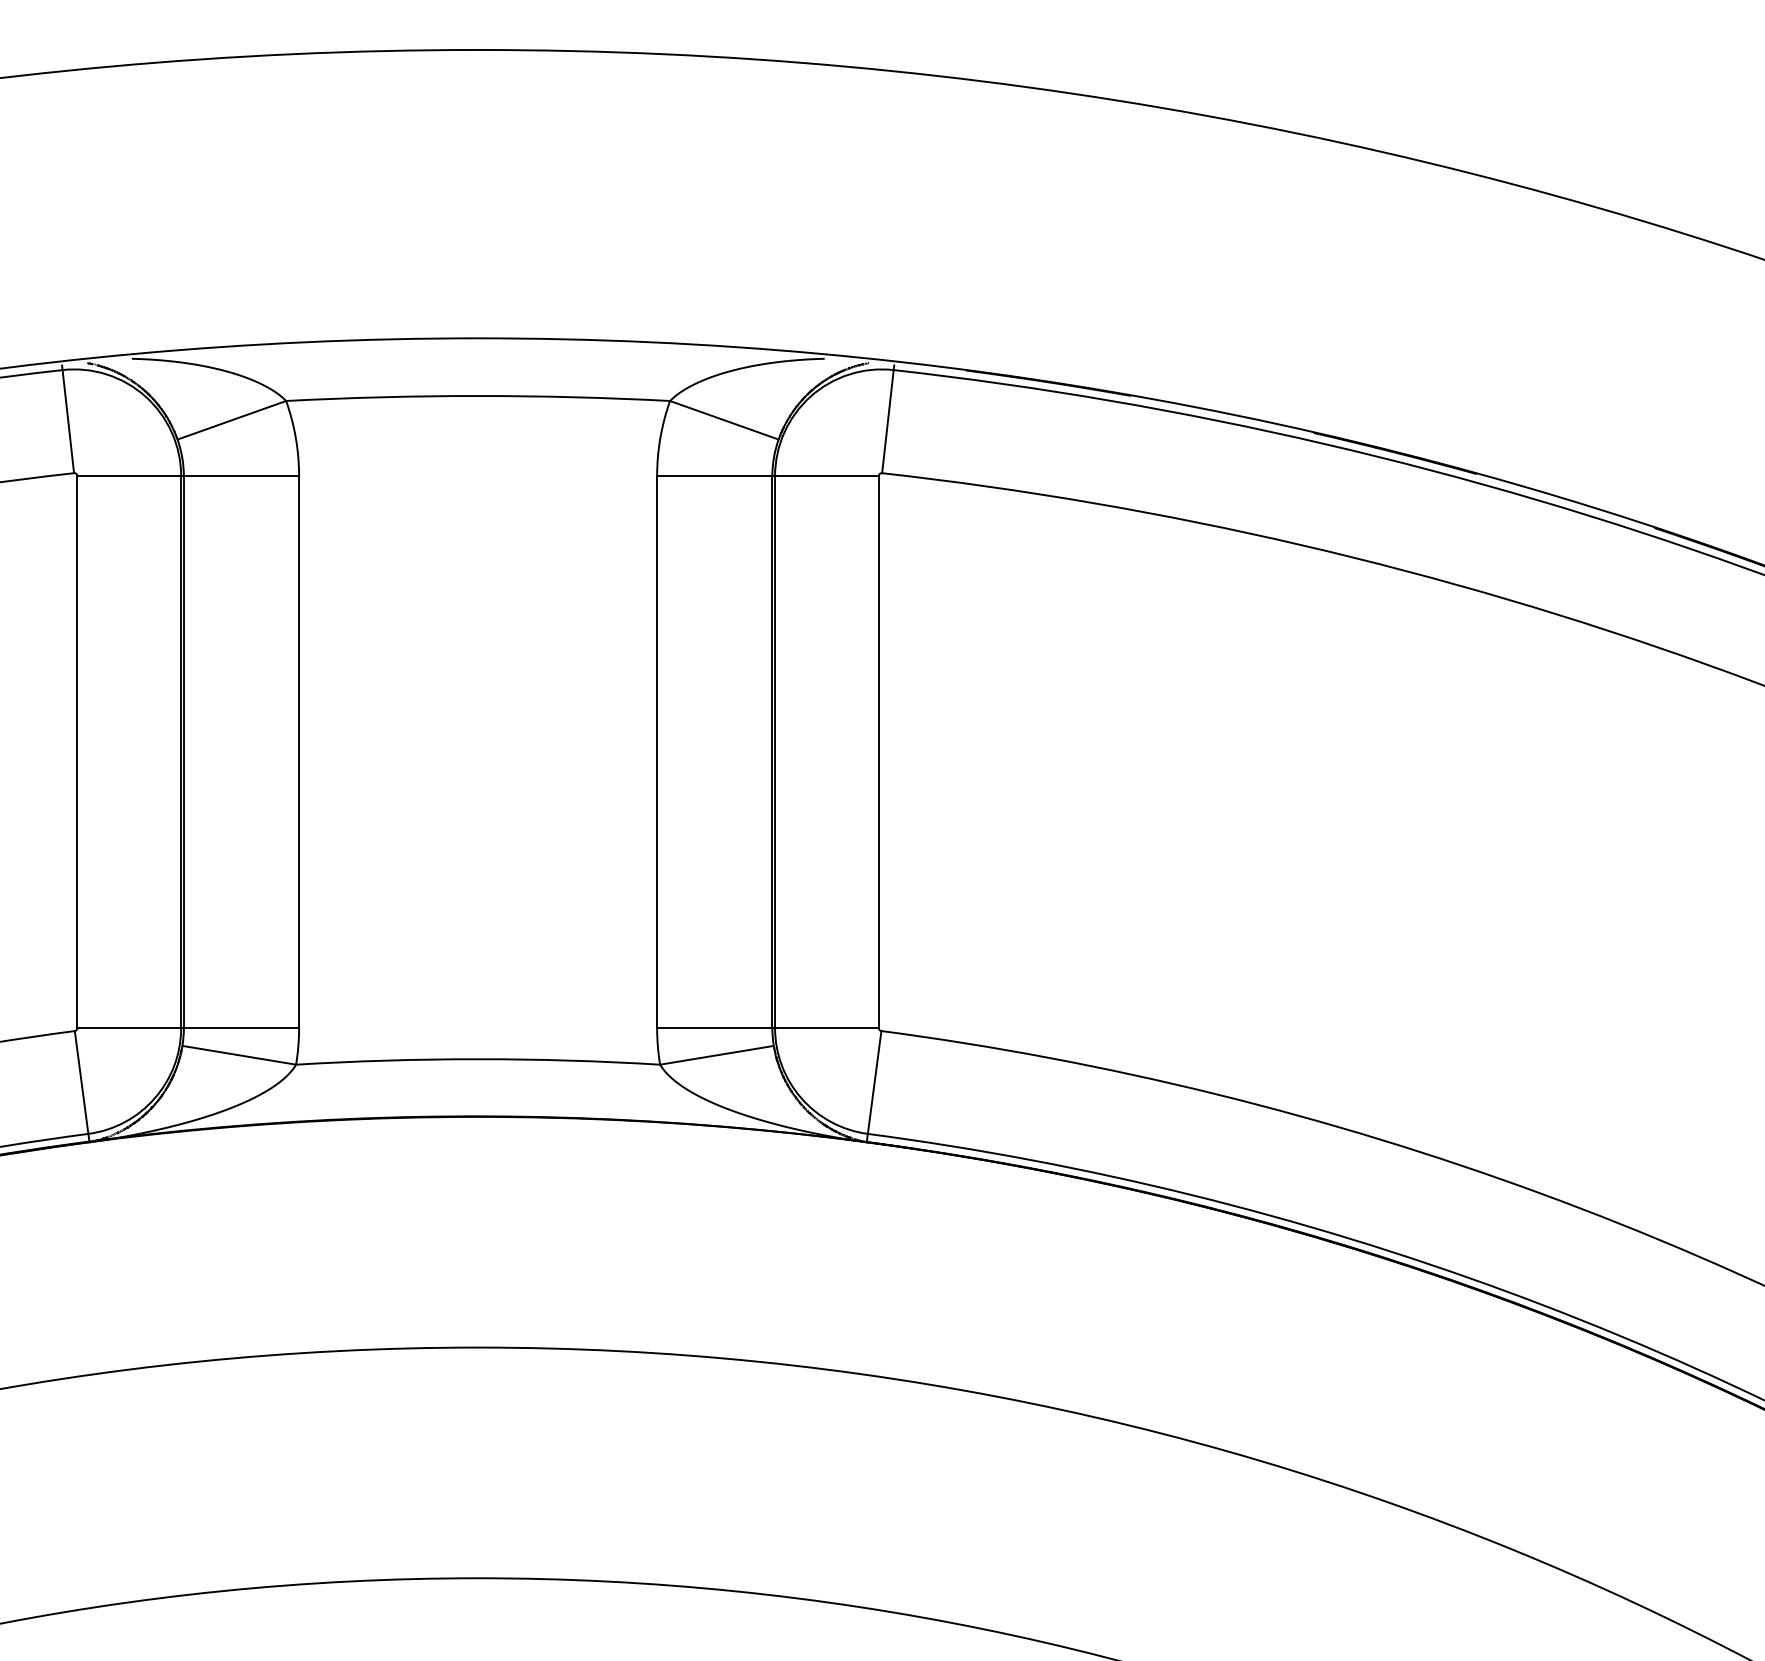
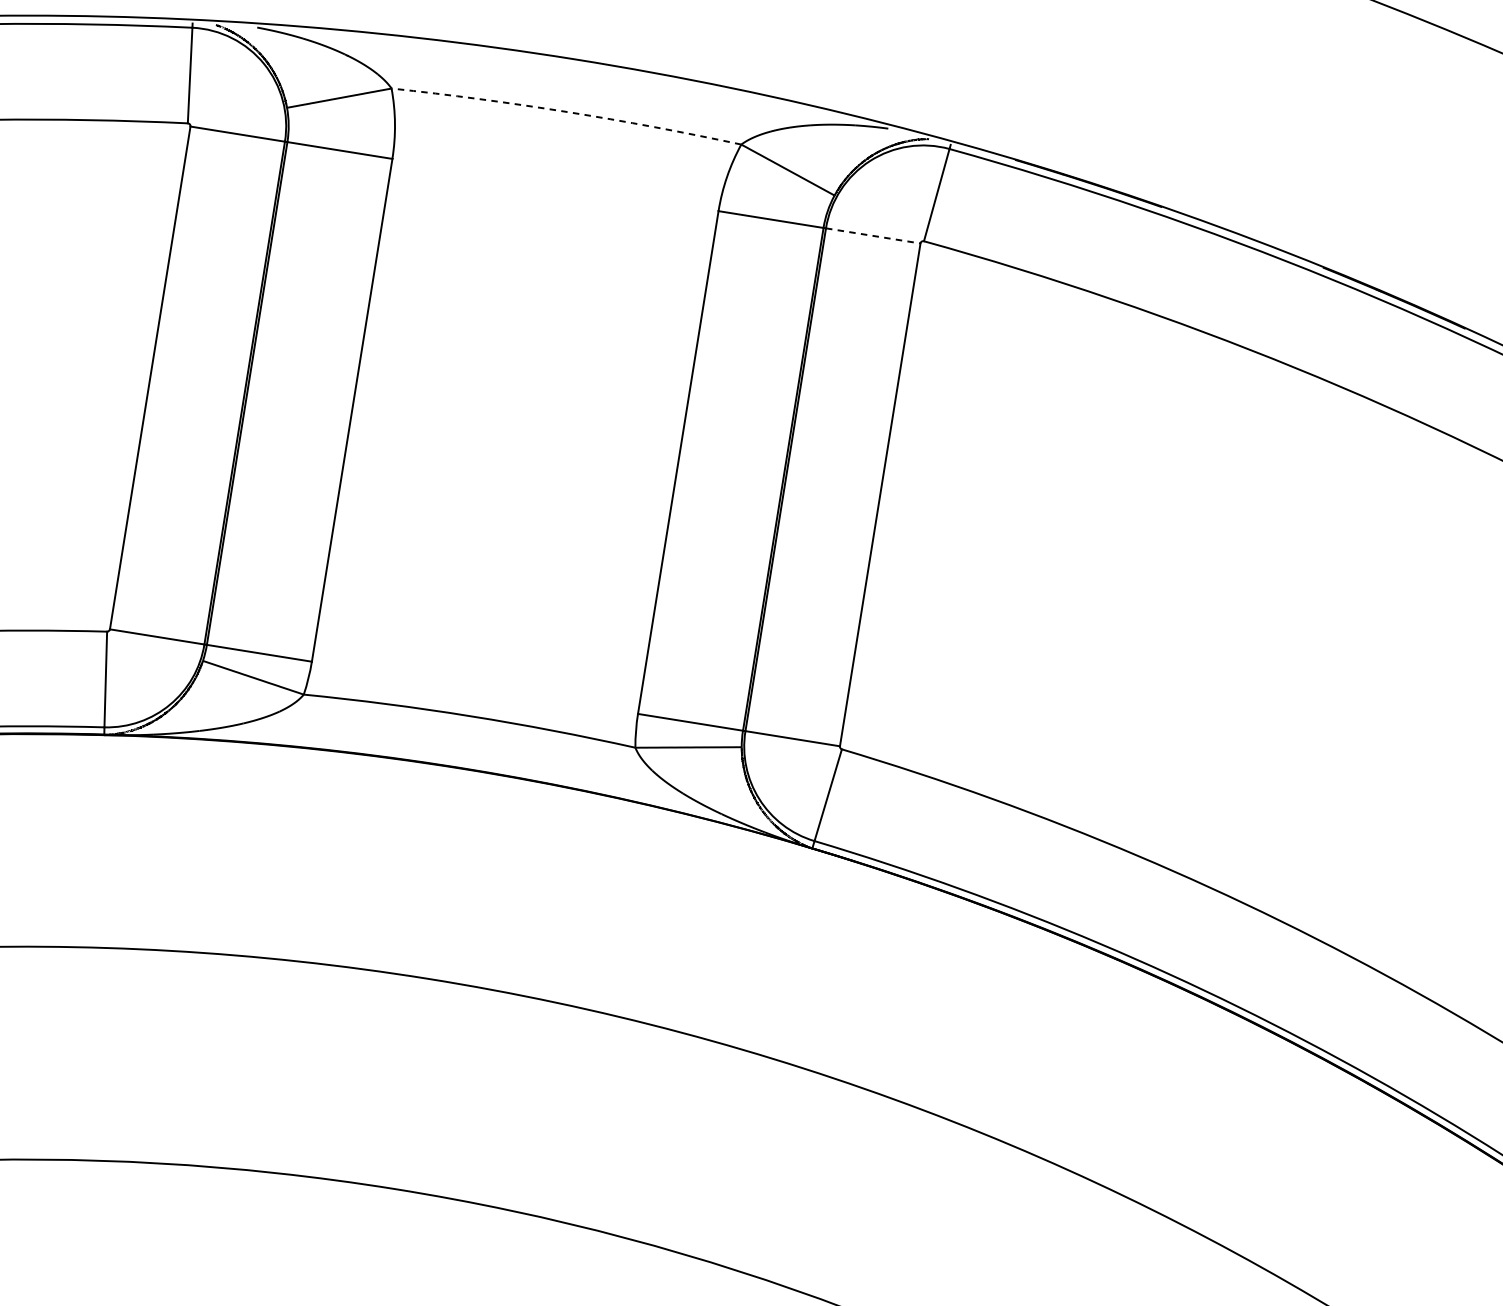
arc: (478, 396) -> (567, 112), solid -> dashed
line: (826, 476) -> (872, 236), solid -> dashed

